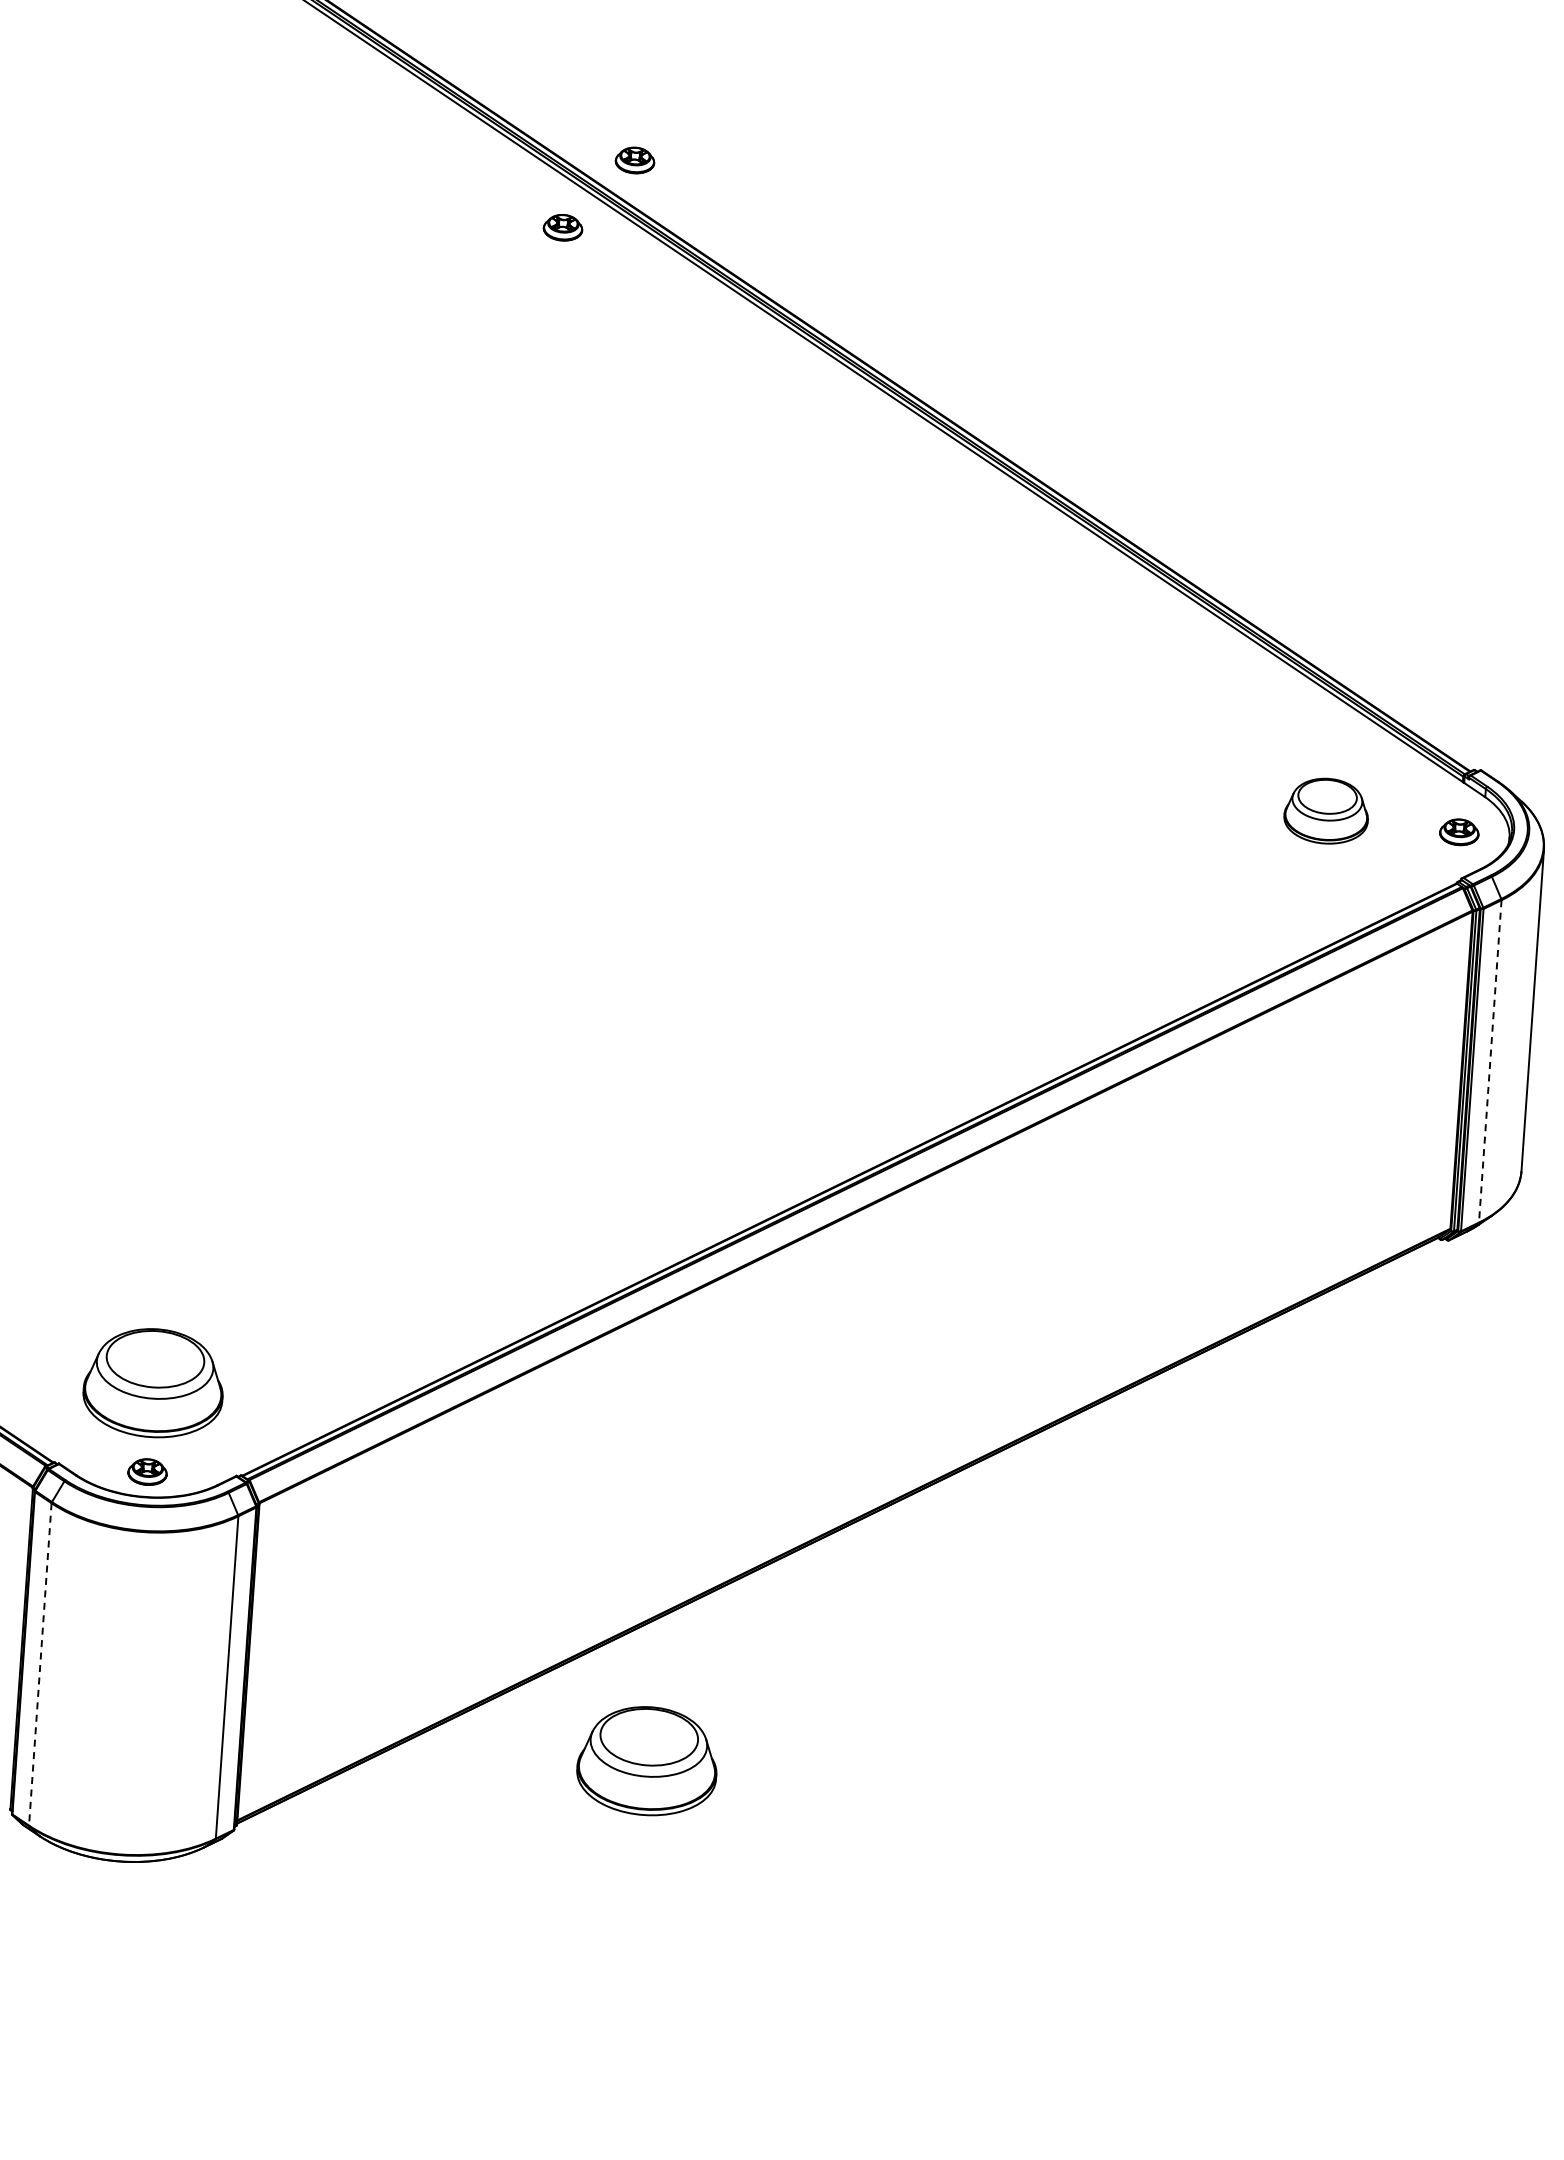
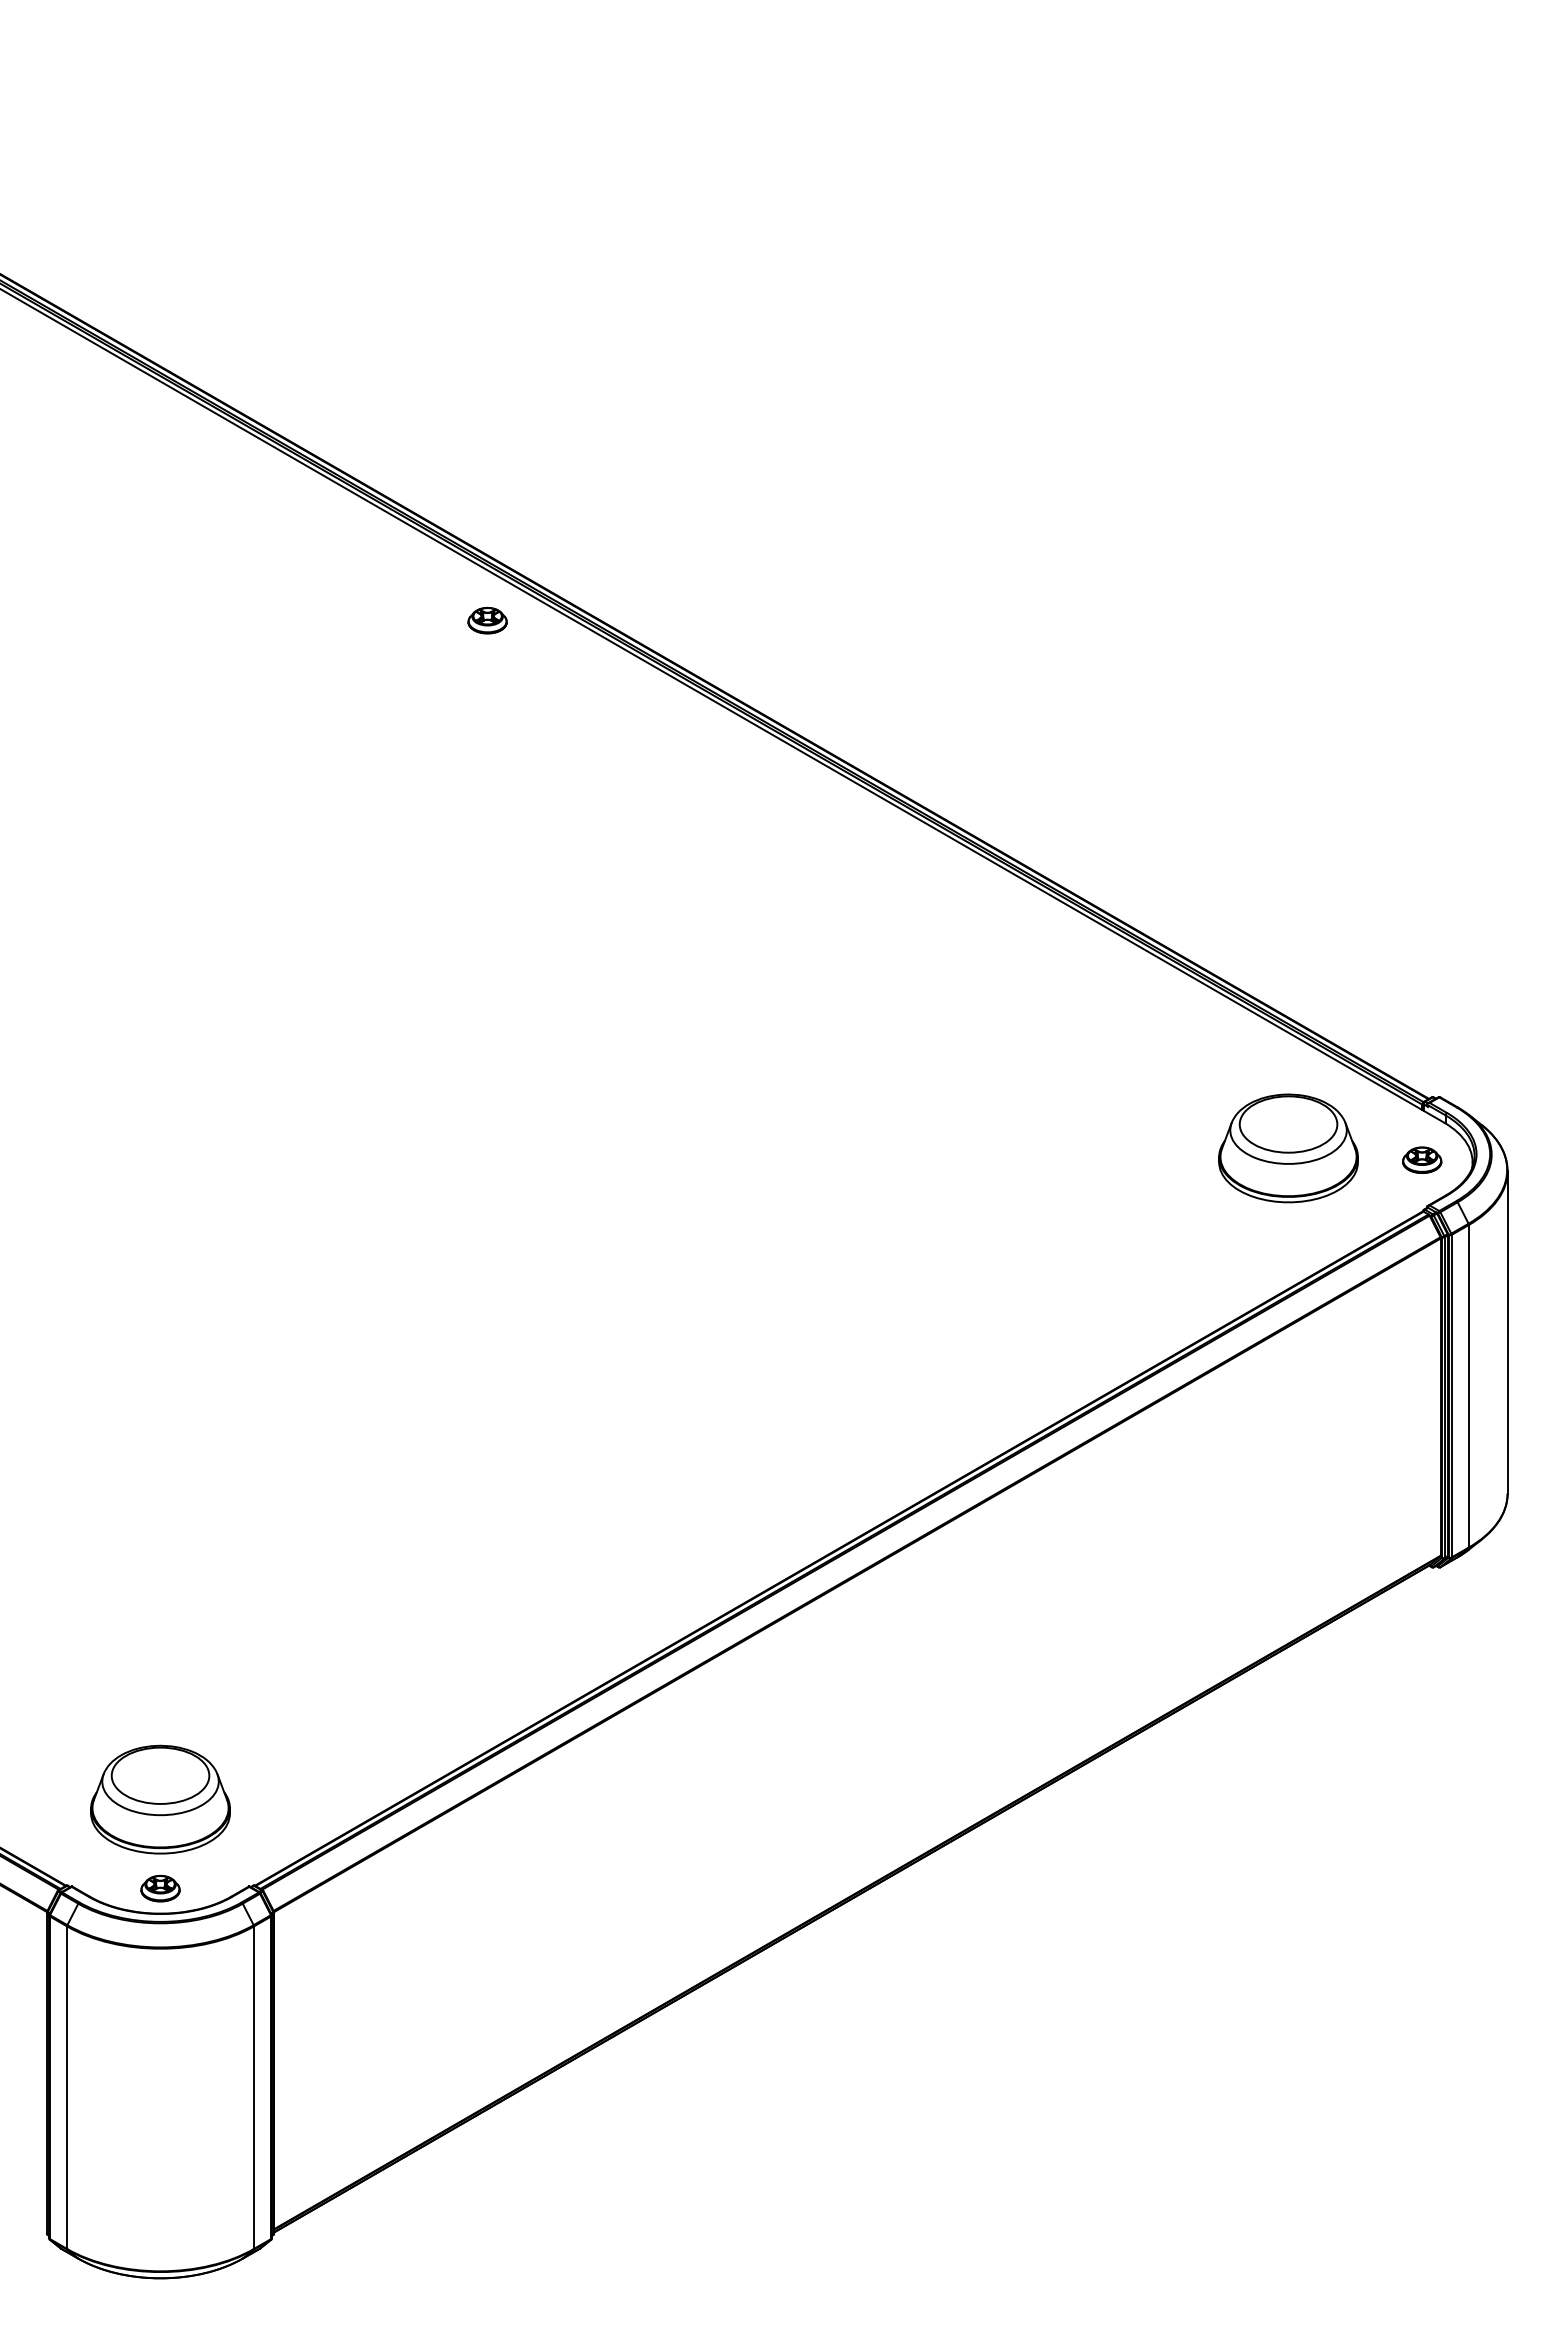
part: (634, 160) -> (554, 548), removed
part: (1326, 811) -> (1288, 1148), size x1.67
line: (1489, 1061) -> (1468, 1386), dashed -> solid
line: (40, 1665) -> (67, 2088), dashed -> solid
part: (647, 1760) -> (678, 2141), removed

